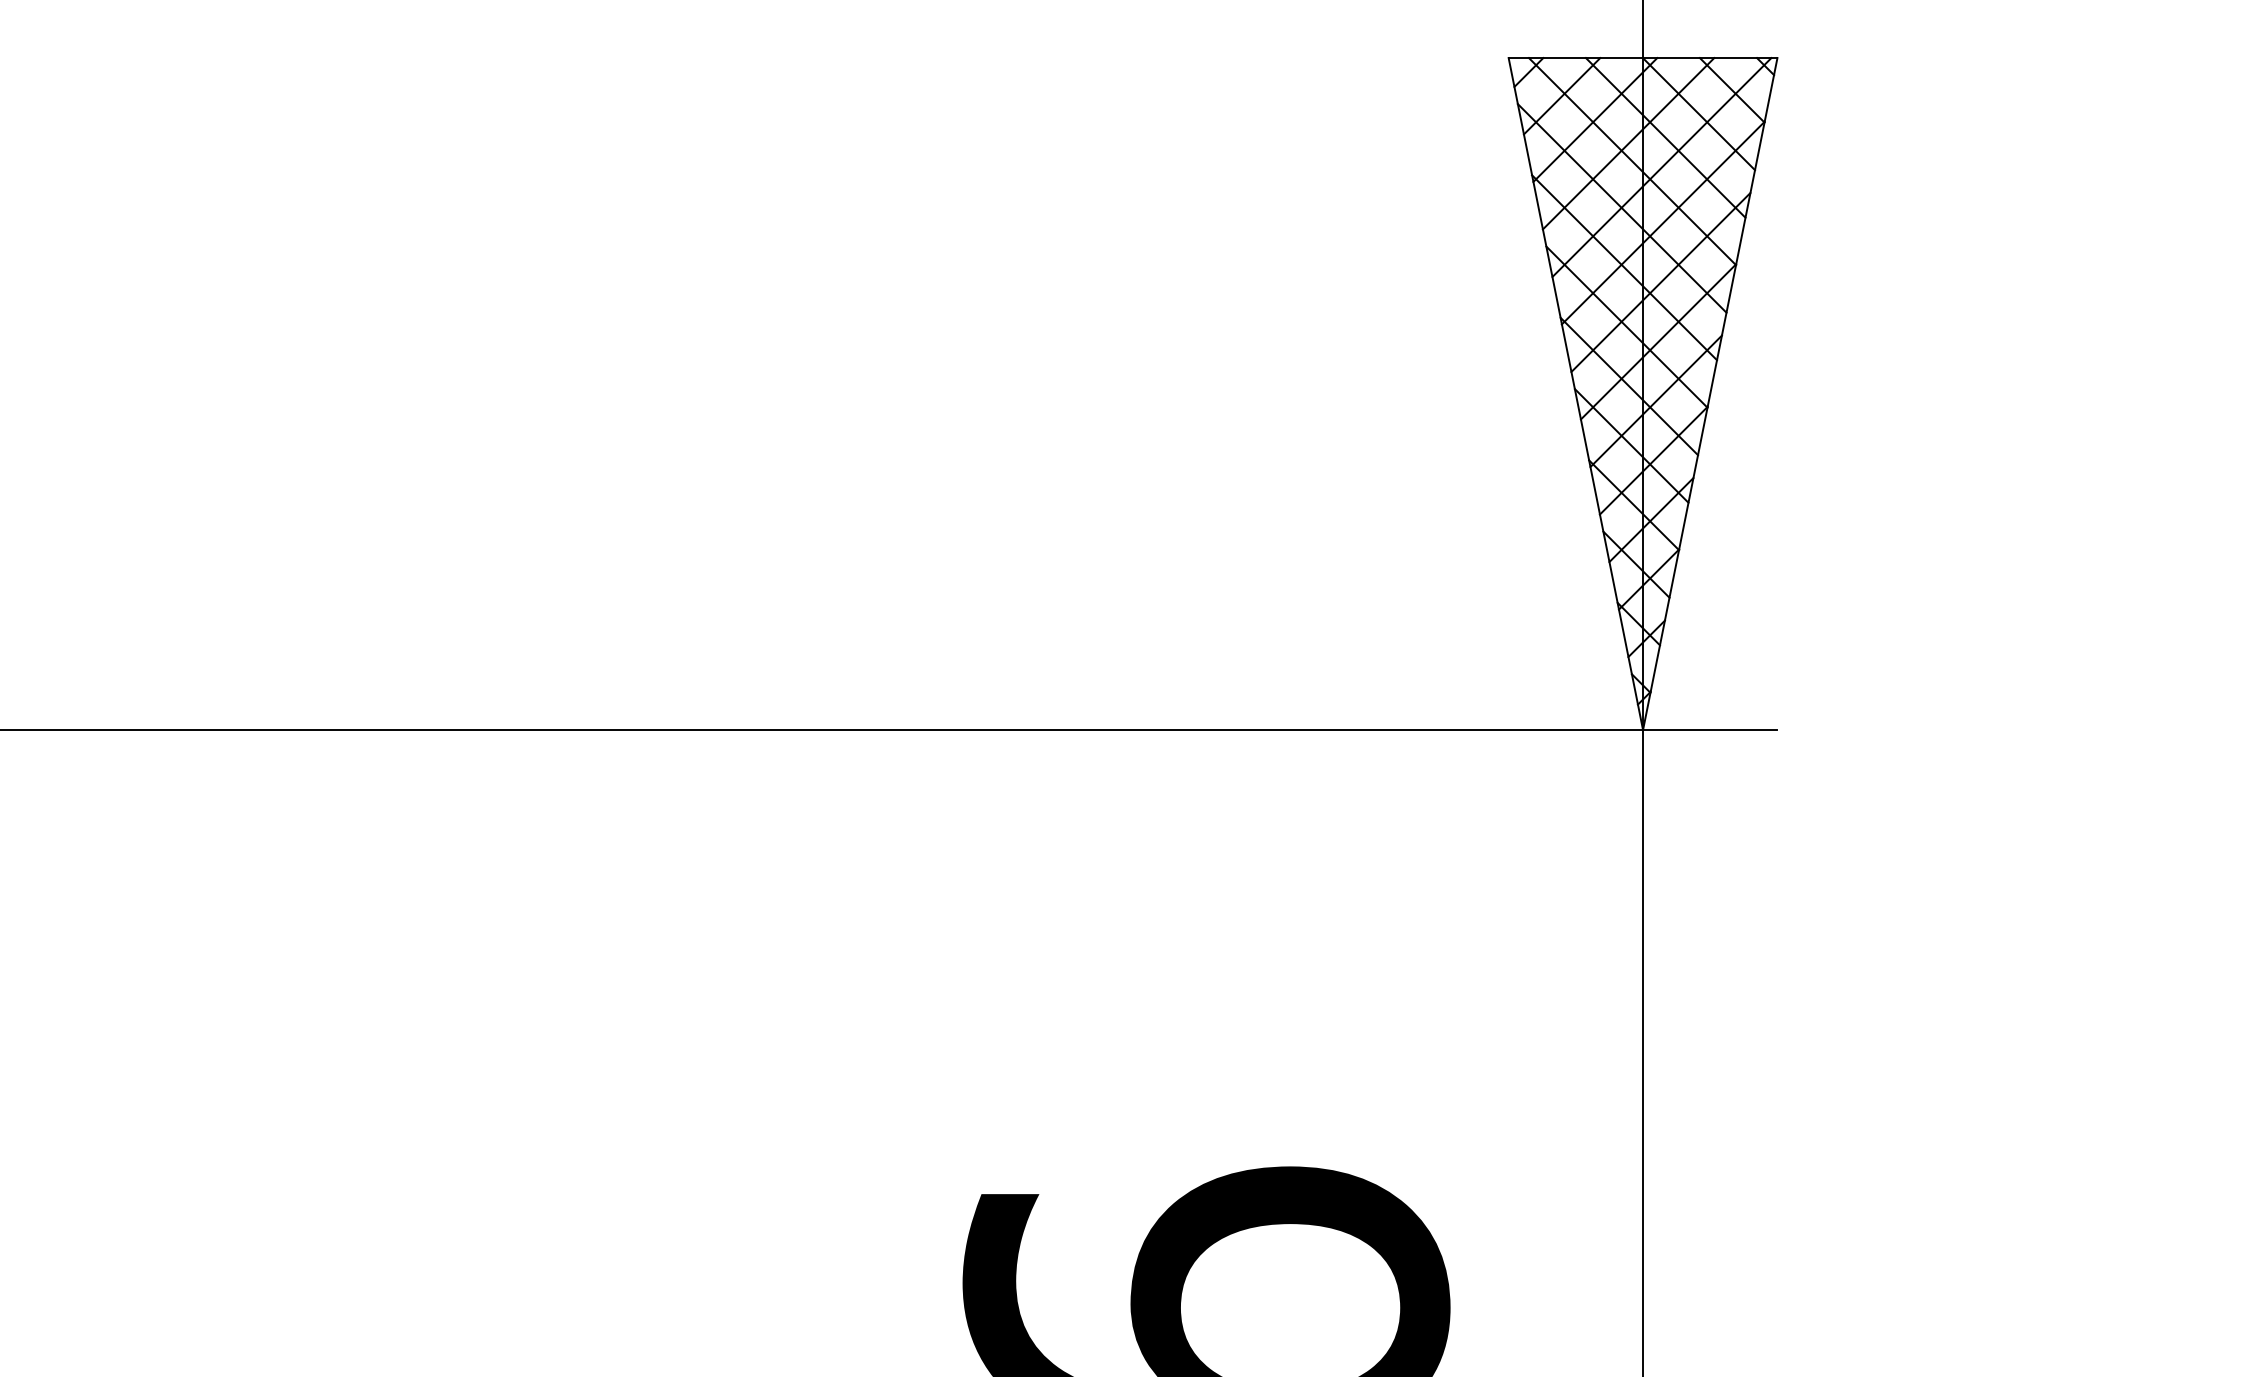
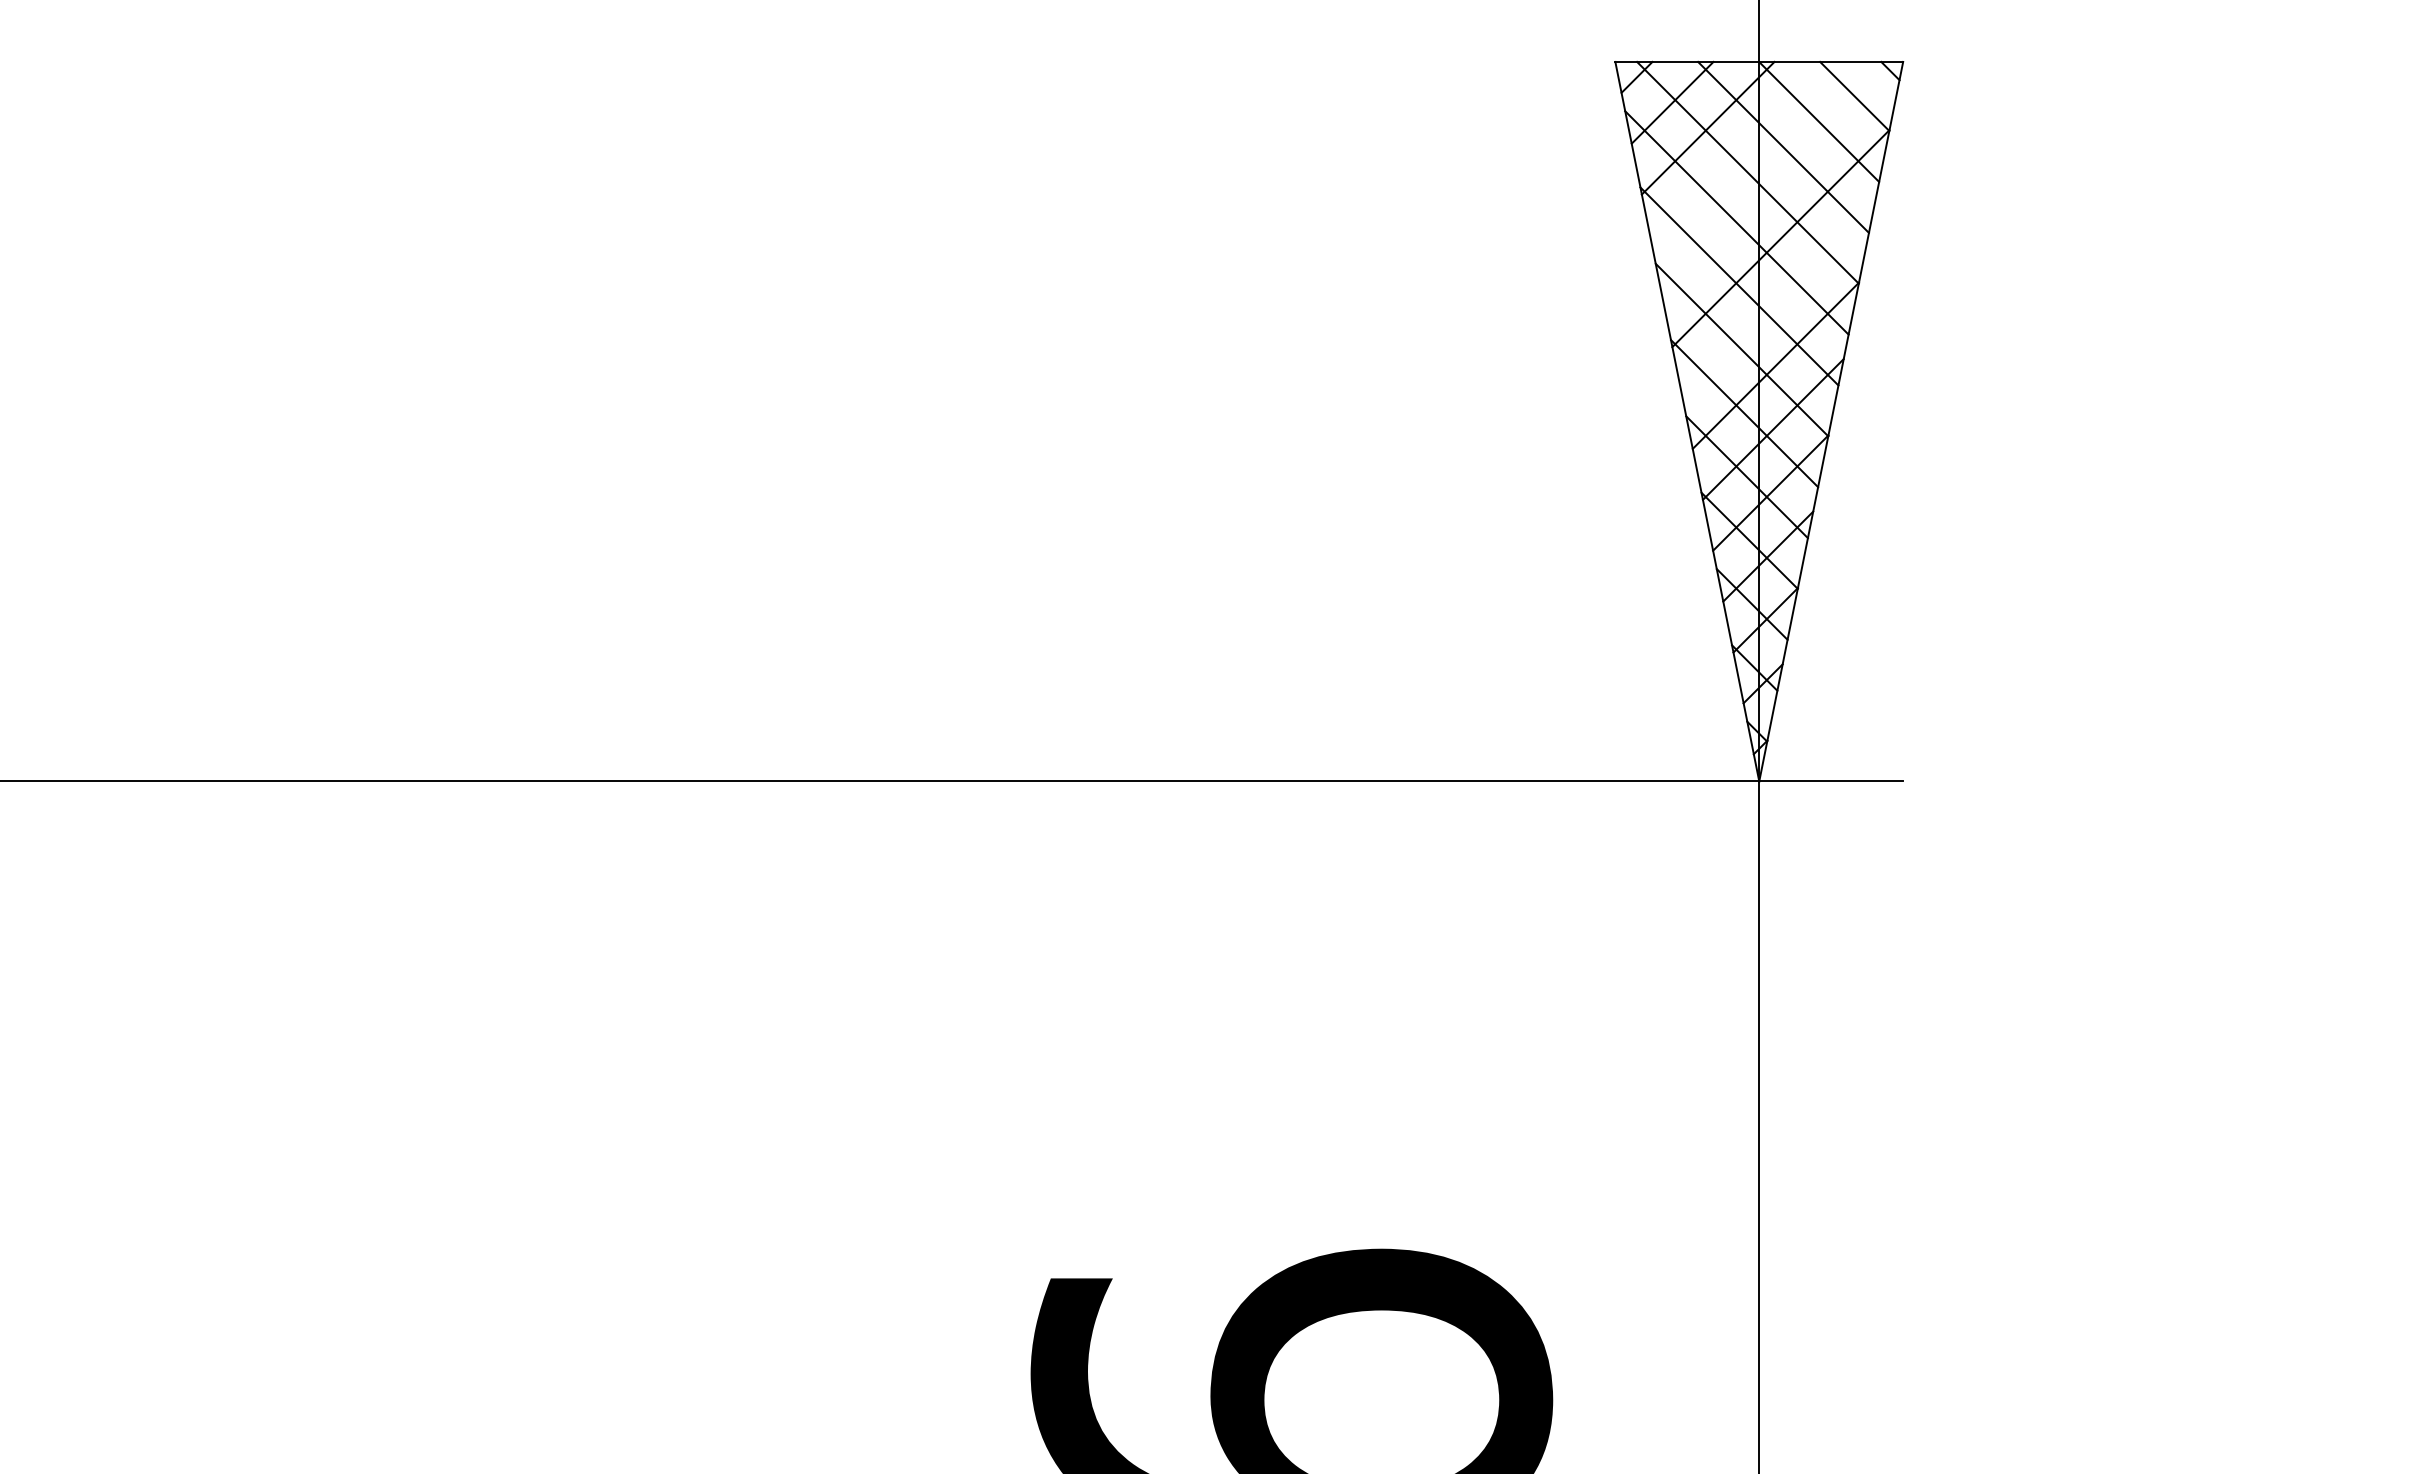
line: (1628, 143) -> (1743, 153), removed
line: (1661, 166) -> (1779, 178), removed
line: (1661, 282) -> (1778, 302), removed

